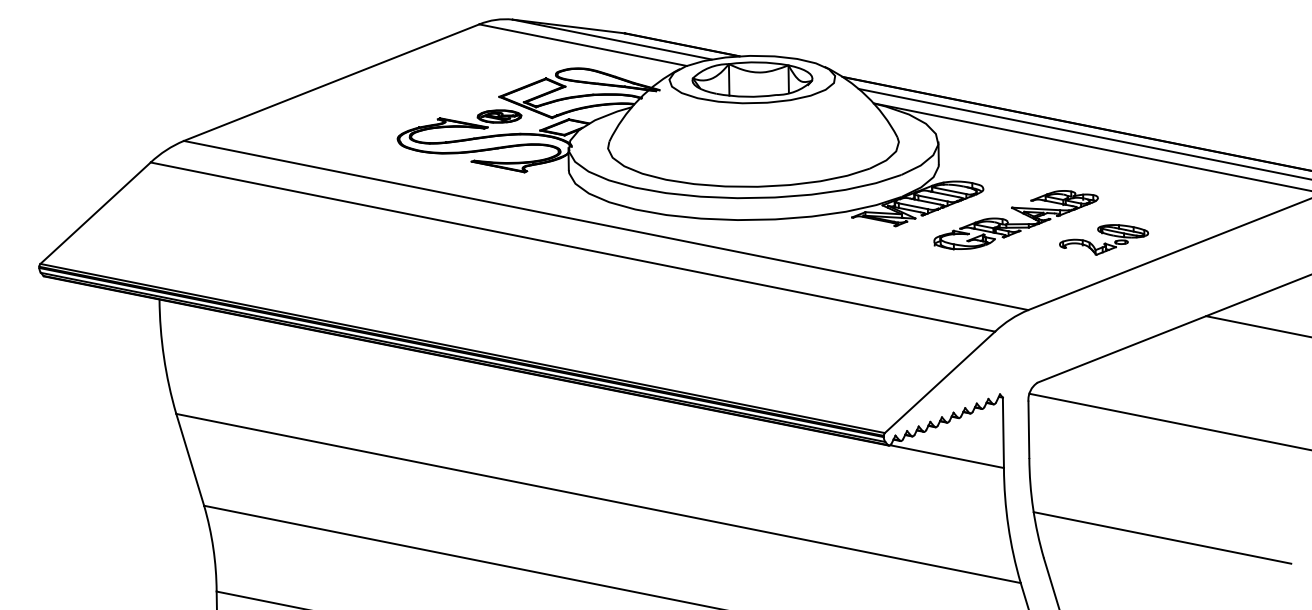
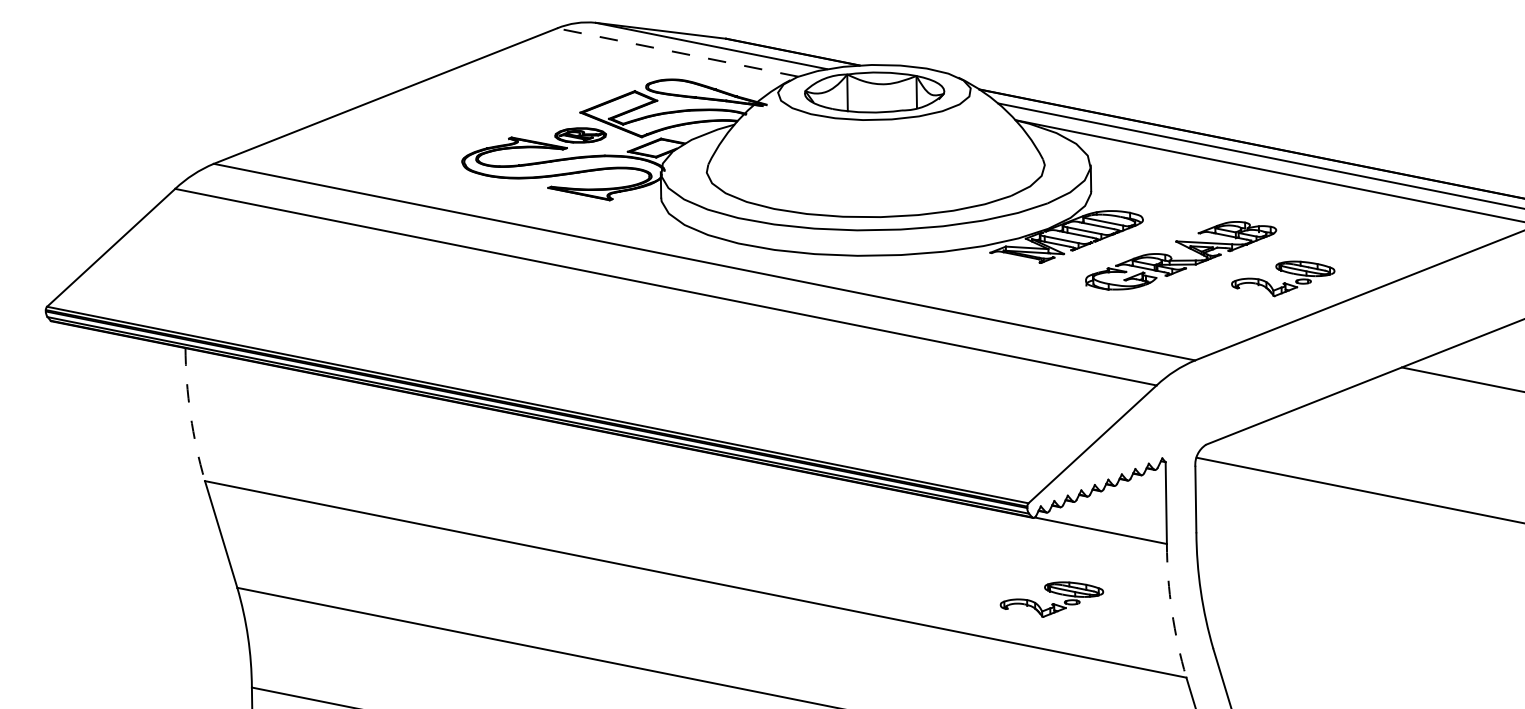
line: (583, 45) -> (678, 52), solid -> dashed
arc: (163, 357) -> (190, 415), solid -> dashed
part: (905, 515) -> (1052, 599), added
arc: (1008, 526) -> (1172, 611), solid -> dashed
line: (1162, 537) -> (1351, 624), removed

